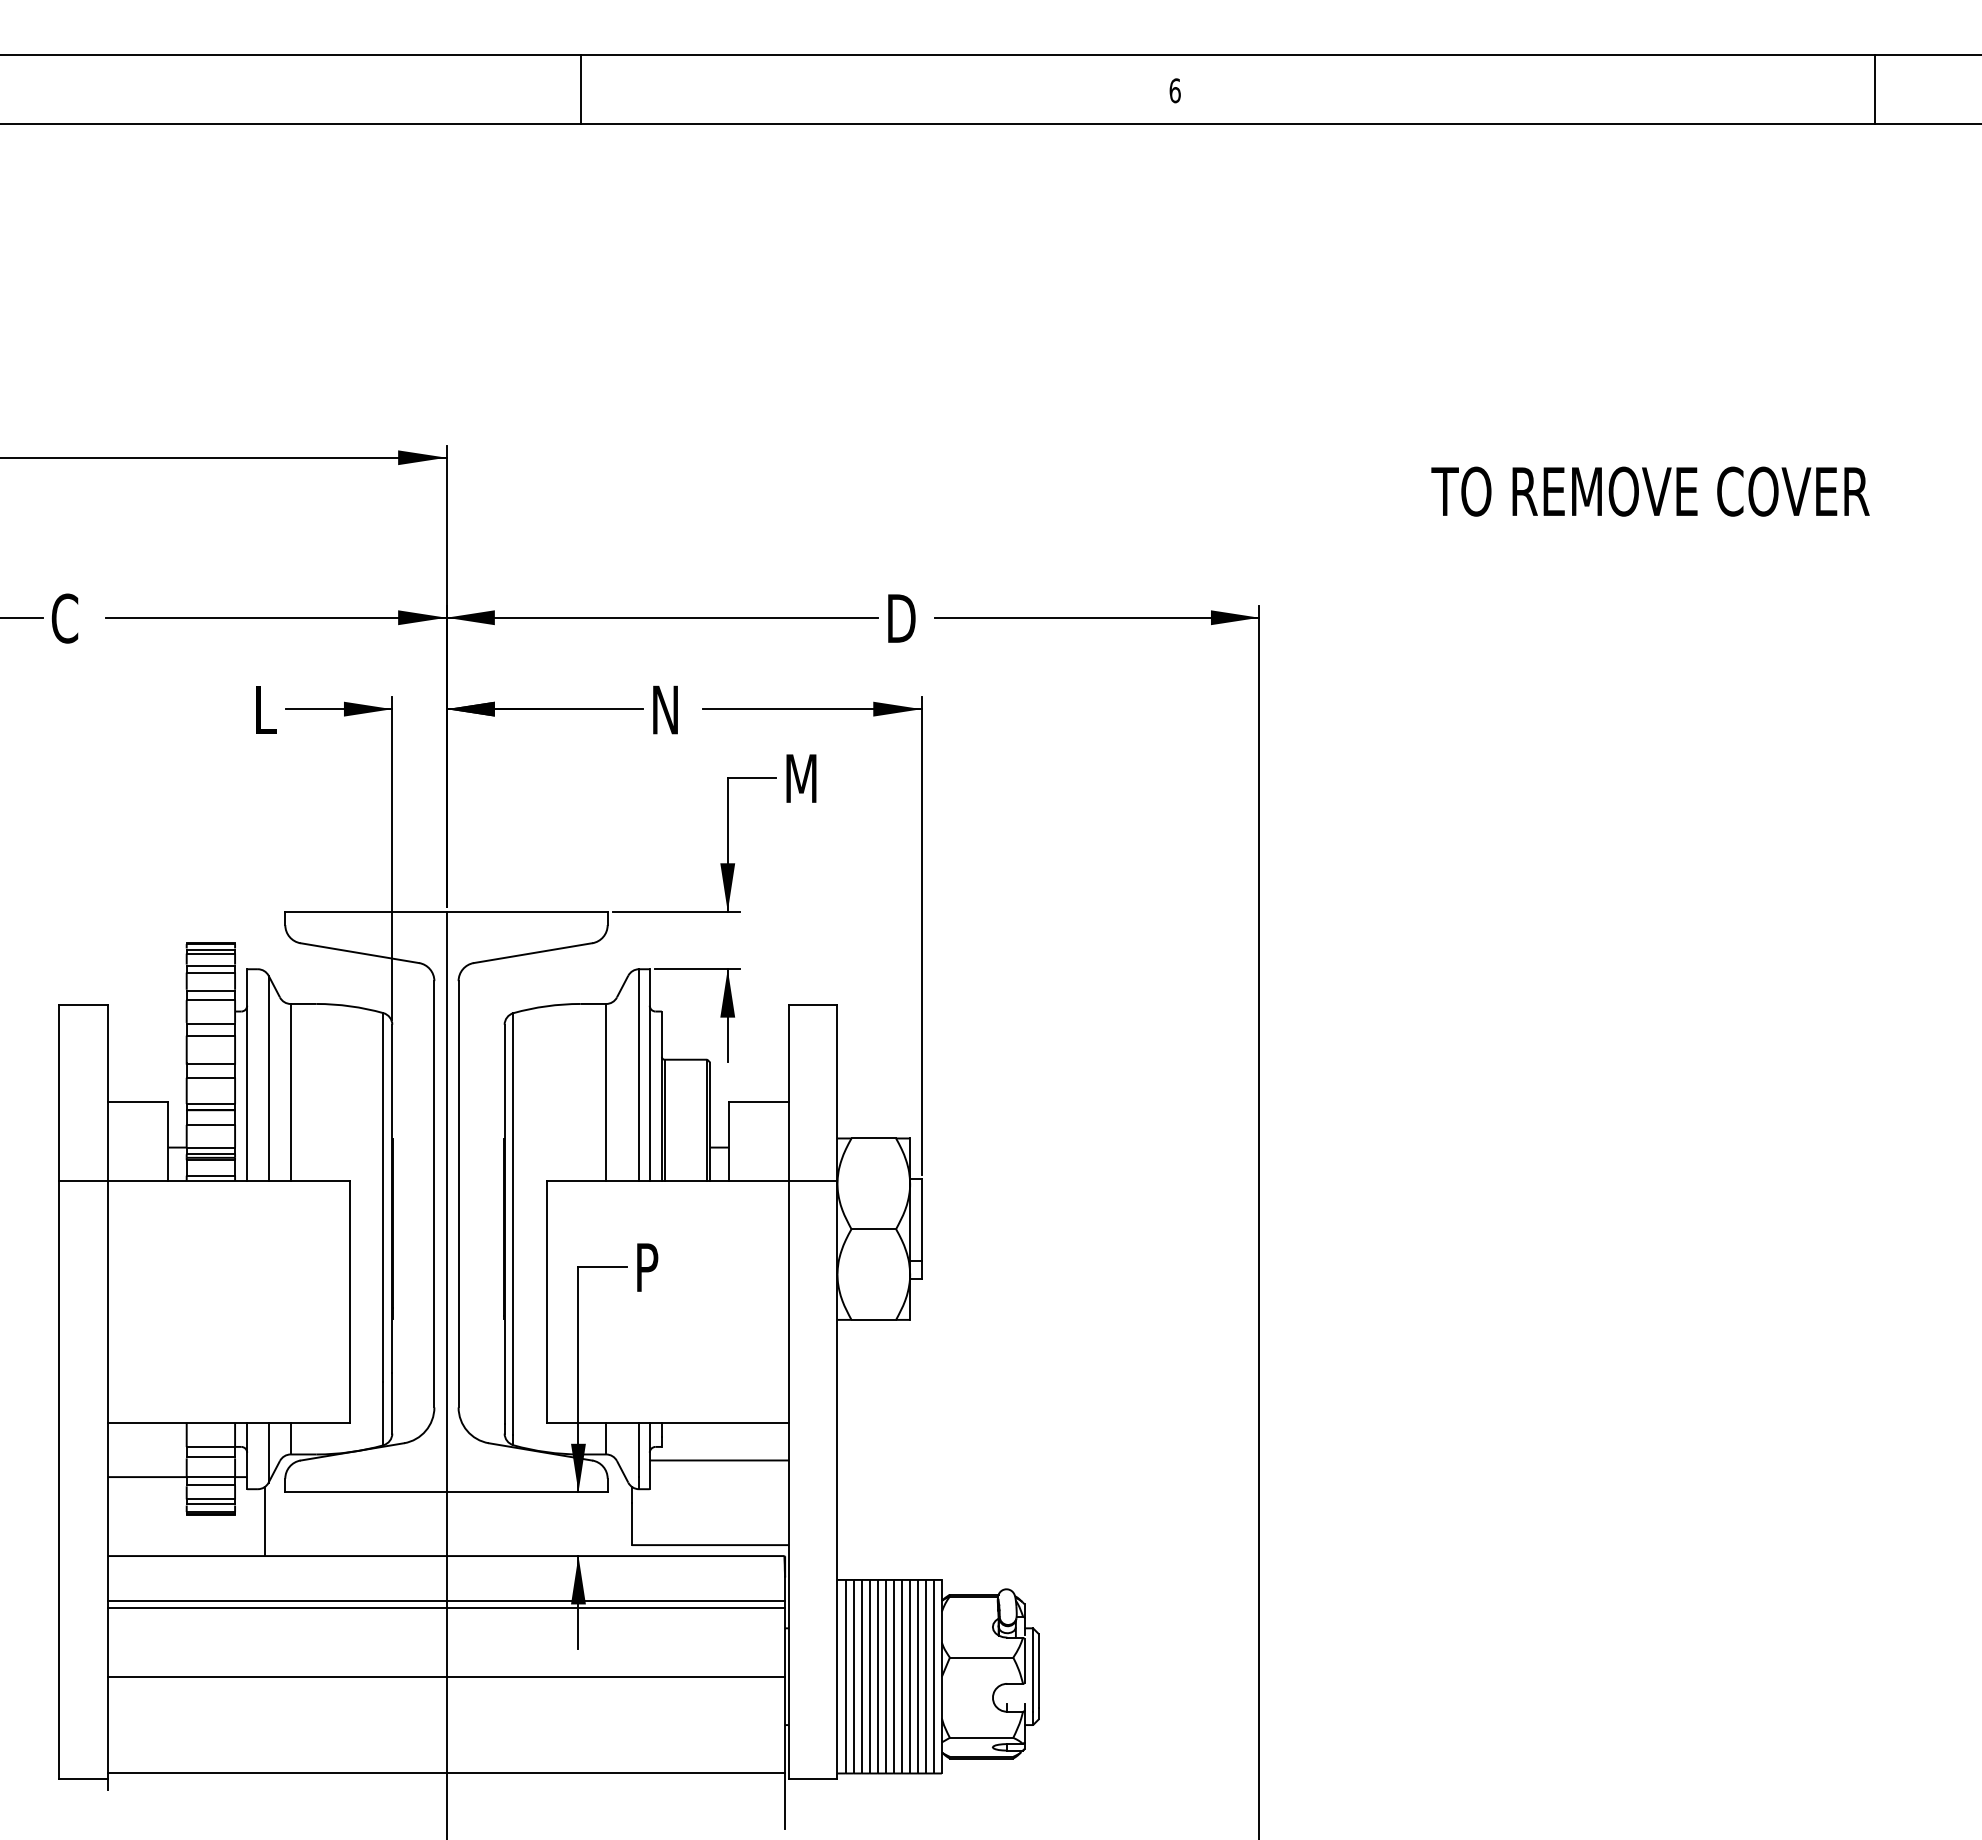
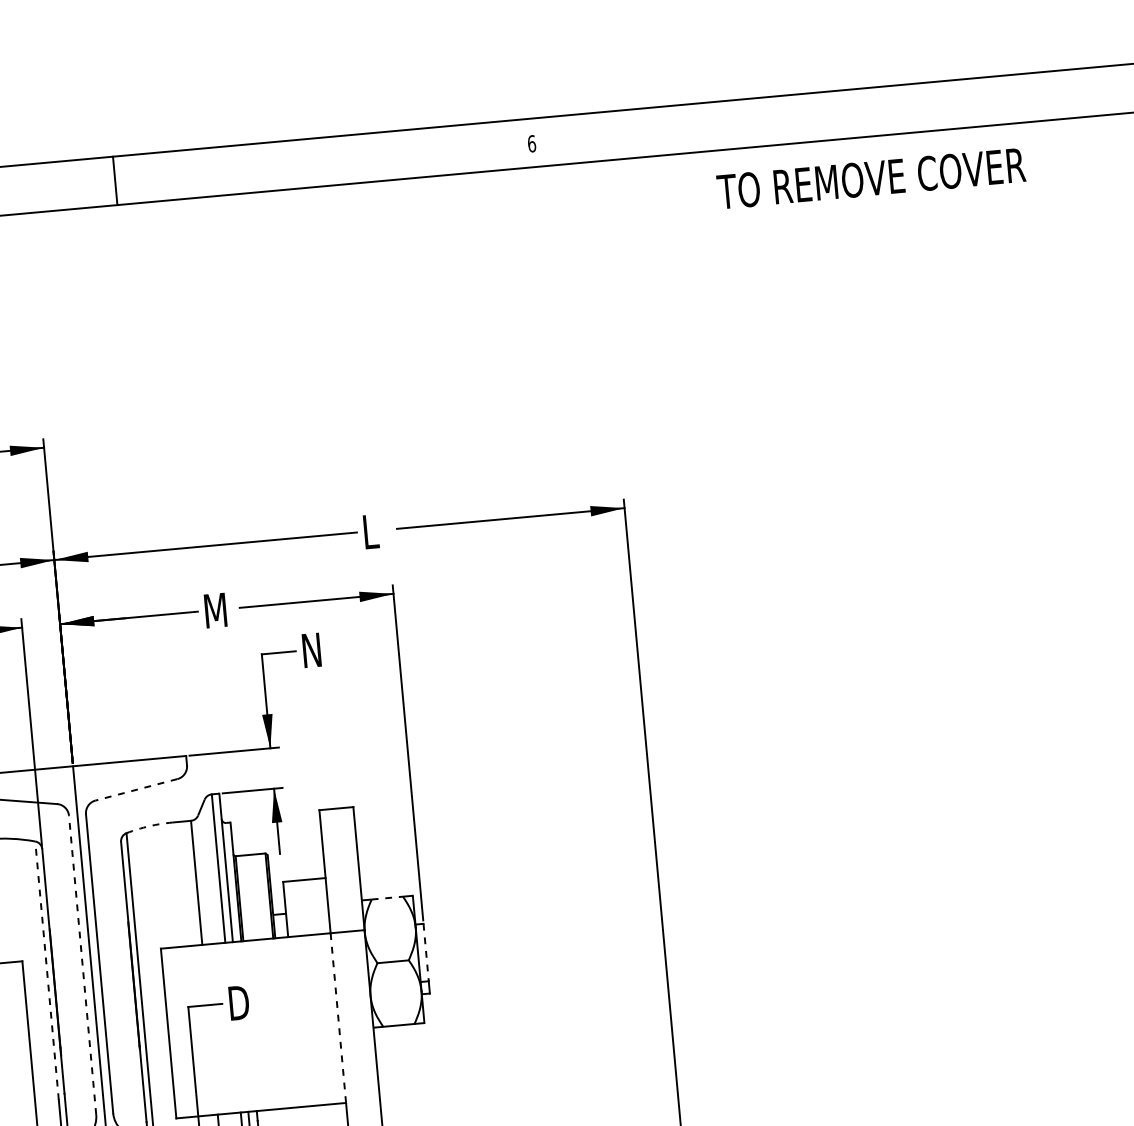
line: (1875, 89) -> (1023, 98), removed
text: (1650, 491) -> (871, 178), moved
text: (901, 618) -> (373, 531), D -> L
text: (669, 709) -> (216, 610), N -> M
text: (803, 778) -> (315, 650), M -> N
line: (532, 953) -> (136, 790), solid -> dashed
arc: (546, 1006) -> (149, 826), solid -> dashed
line: (874, 1138) -> (387, 898), solid -> dashed
line: (434, 1193) -> (82, 964), solid -> dashed
line: (383, 1196) -> (47, 970), solid -> dashed
line: (921, 1220) -> (426, 952), solid -> dashed
text: (652, 1267) -> (240, 1002), P -> D
line: (789, 1301) -> (338, 1017), solid -> dashed

